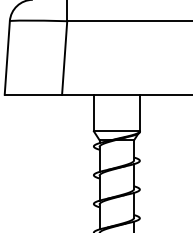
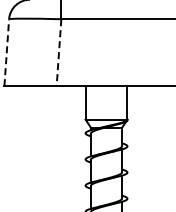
line: (6, 57) -> (6, 52), solid -> dashed
line: (65, 57) -> (59, 52), solid -> dashed

